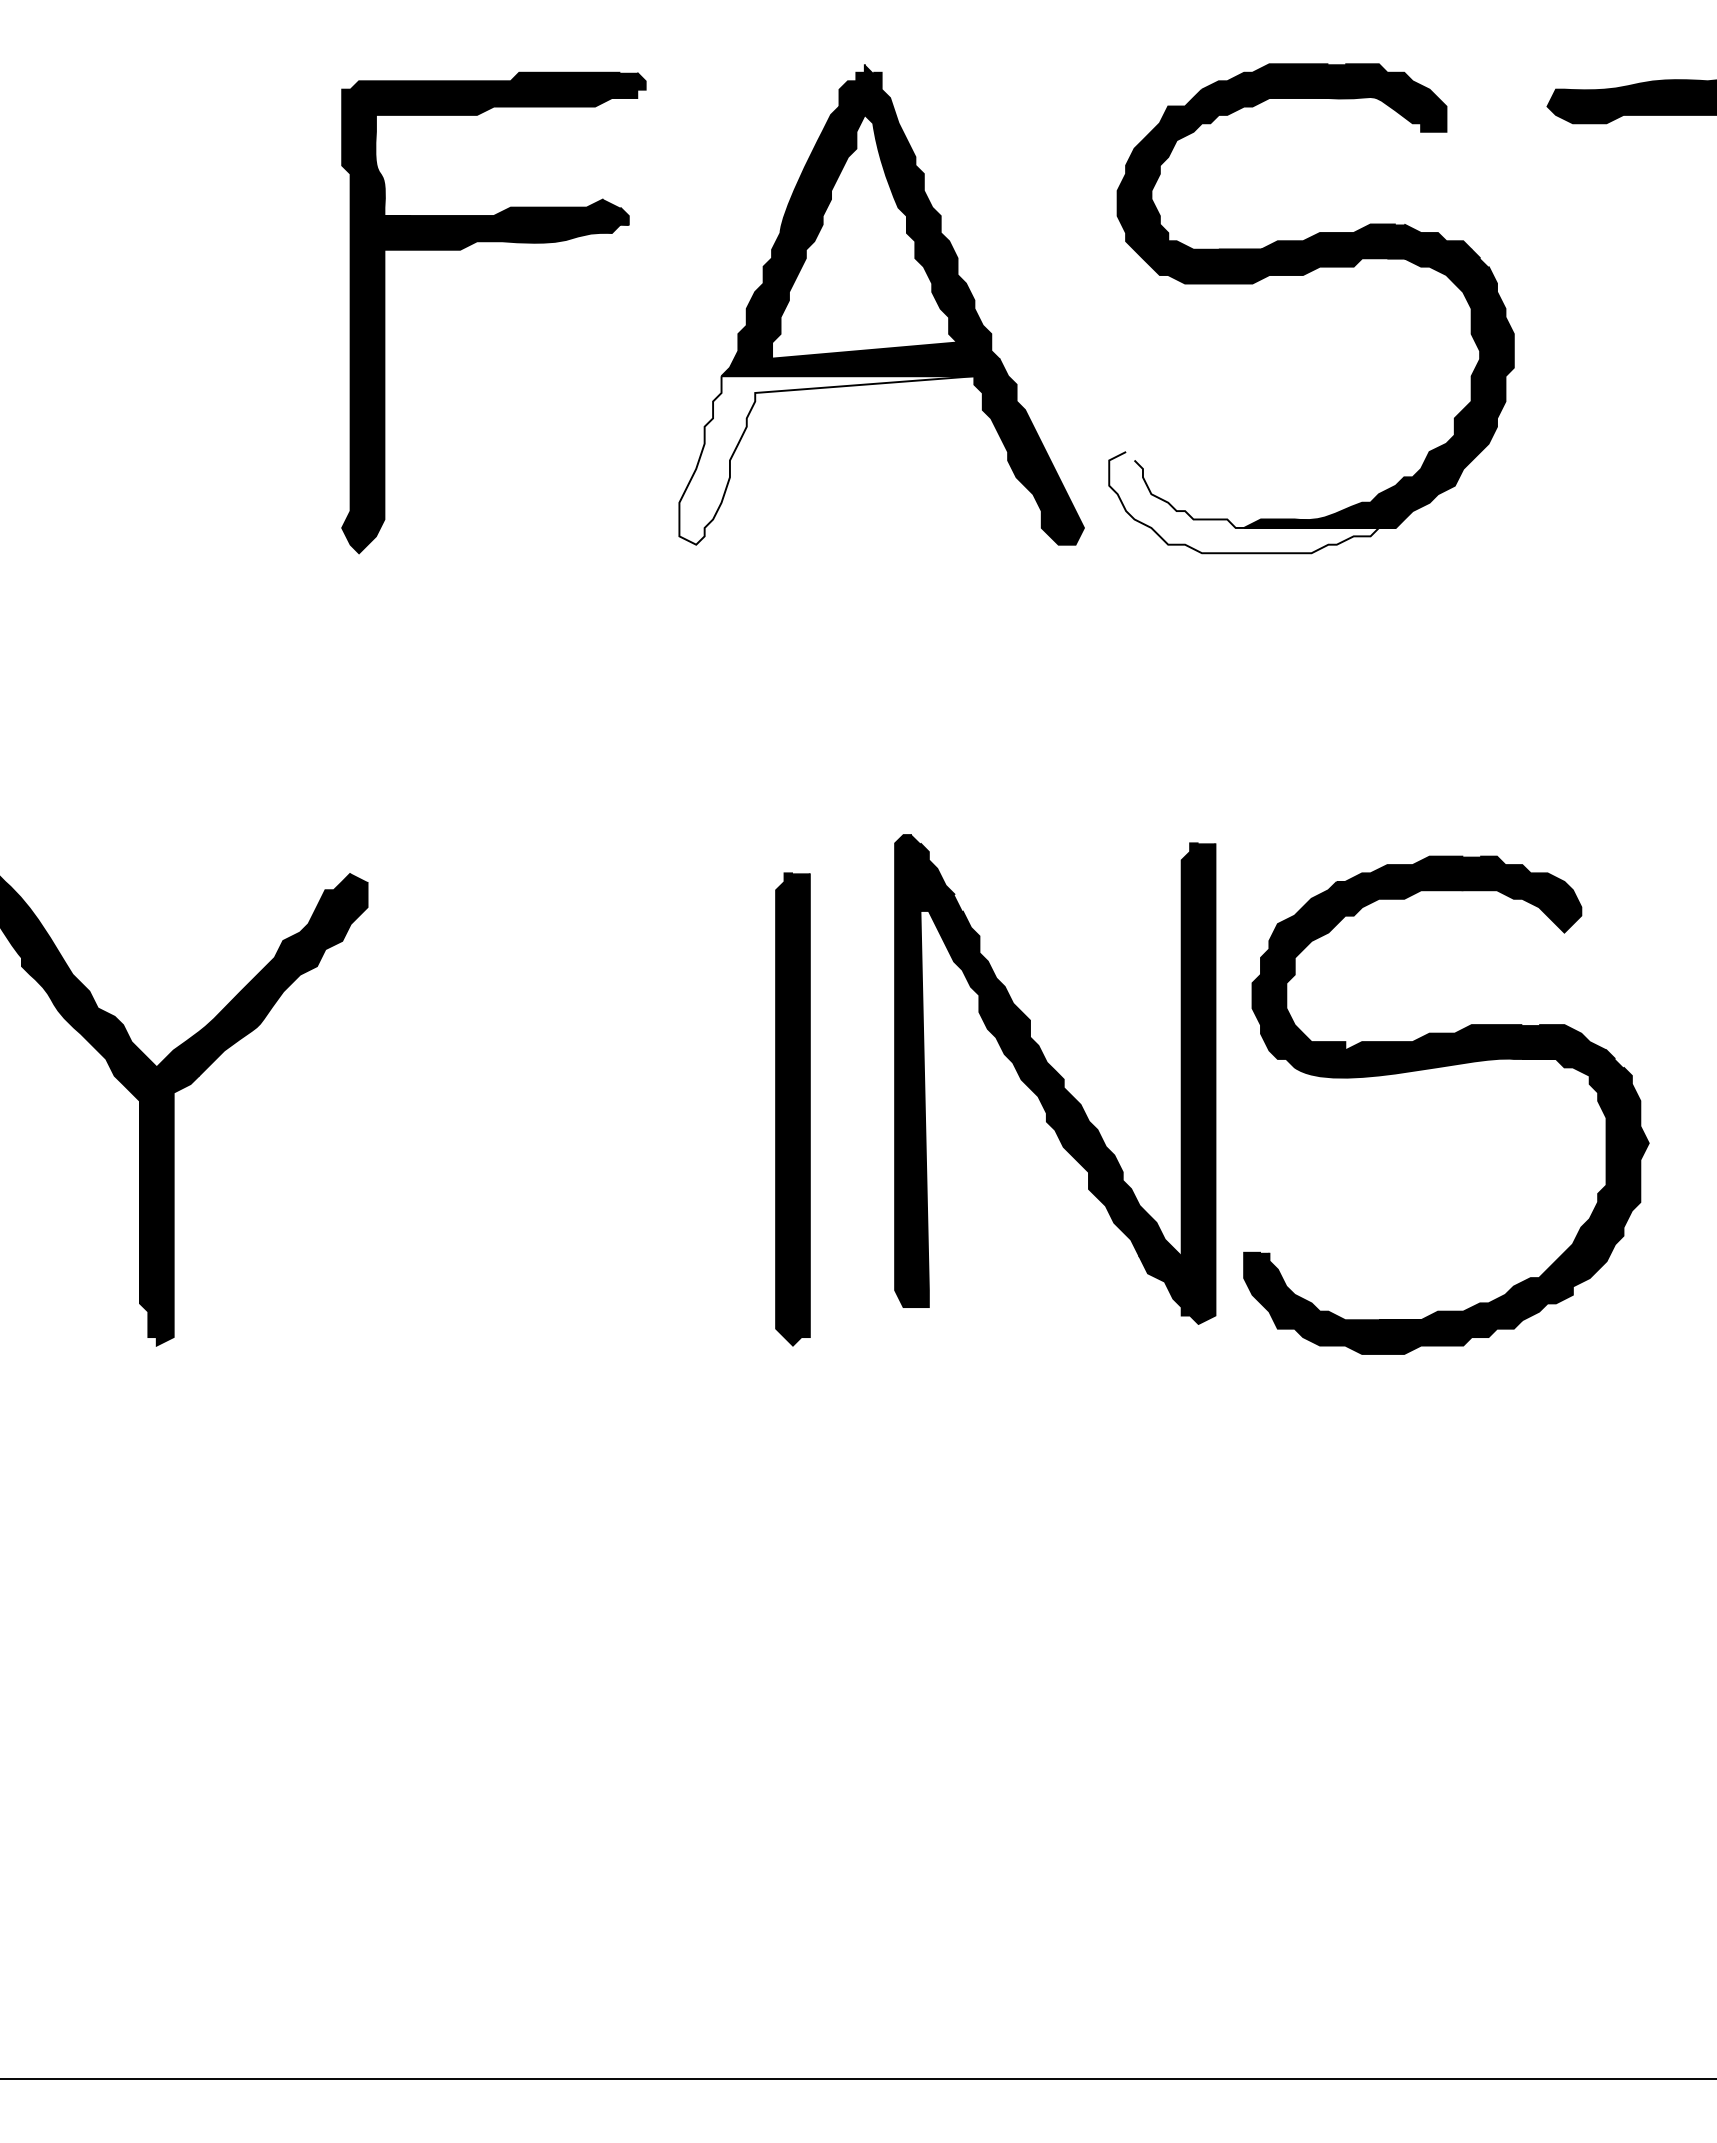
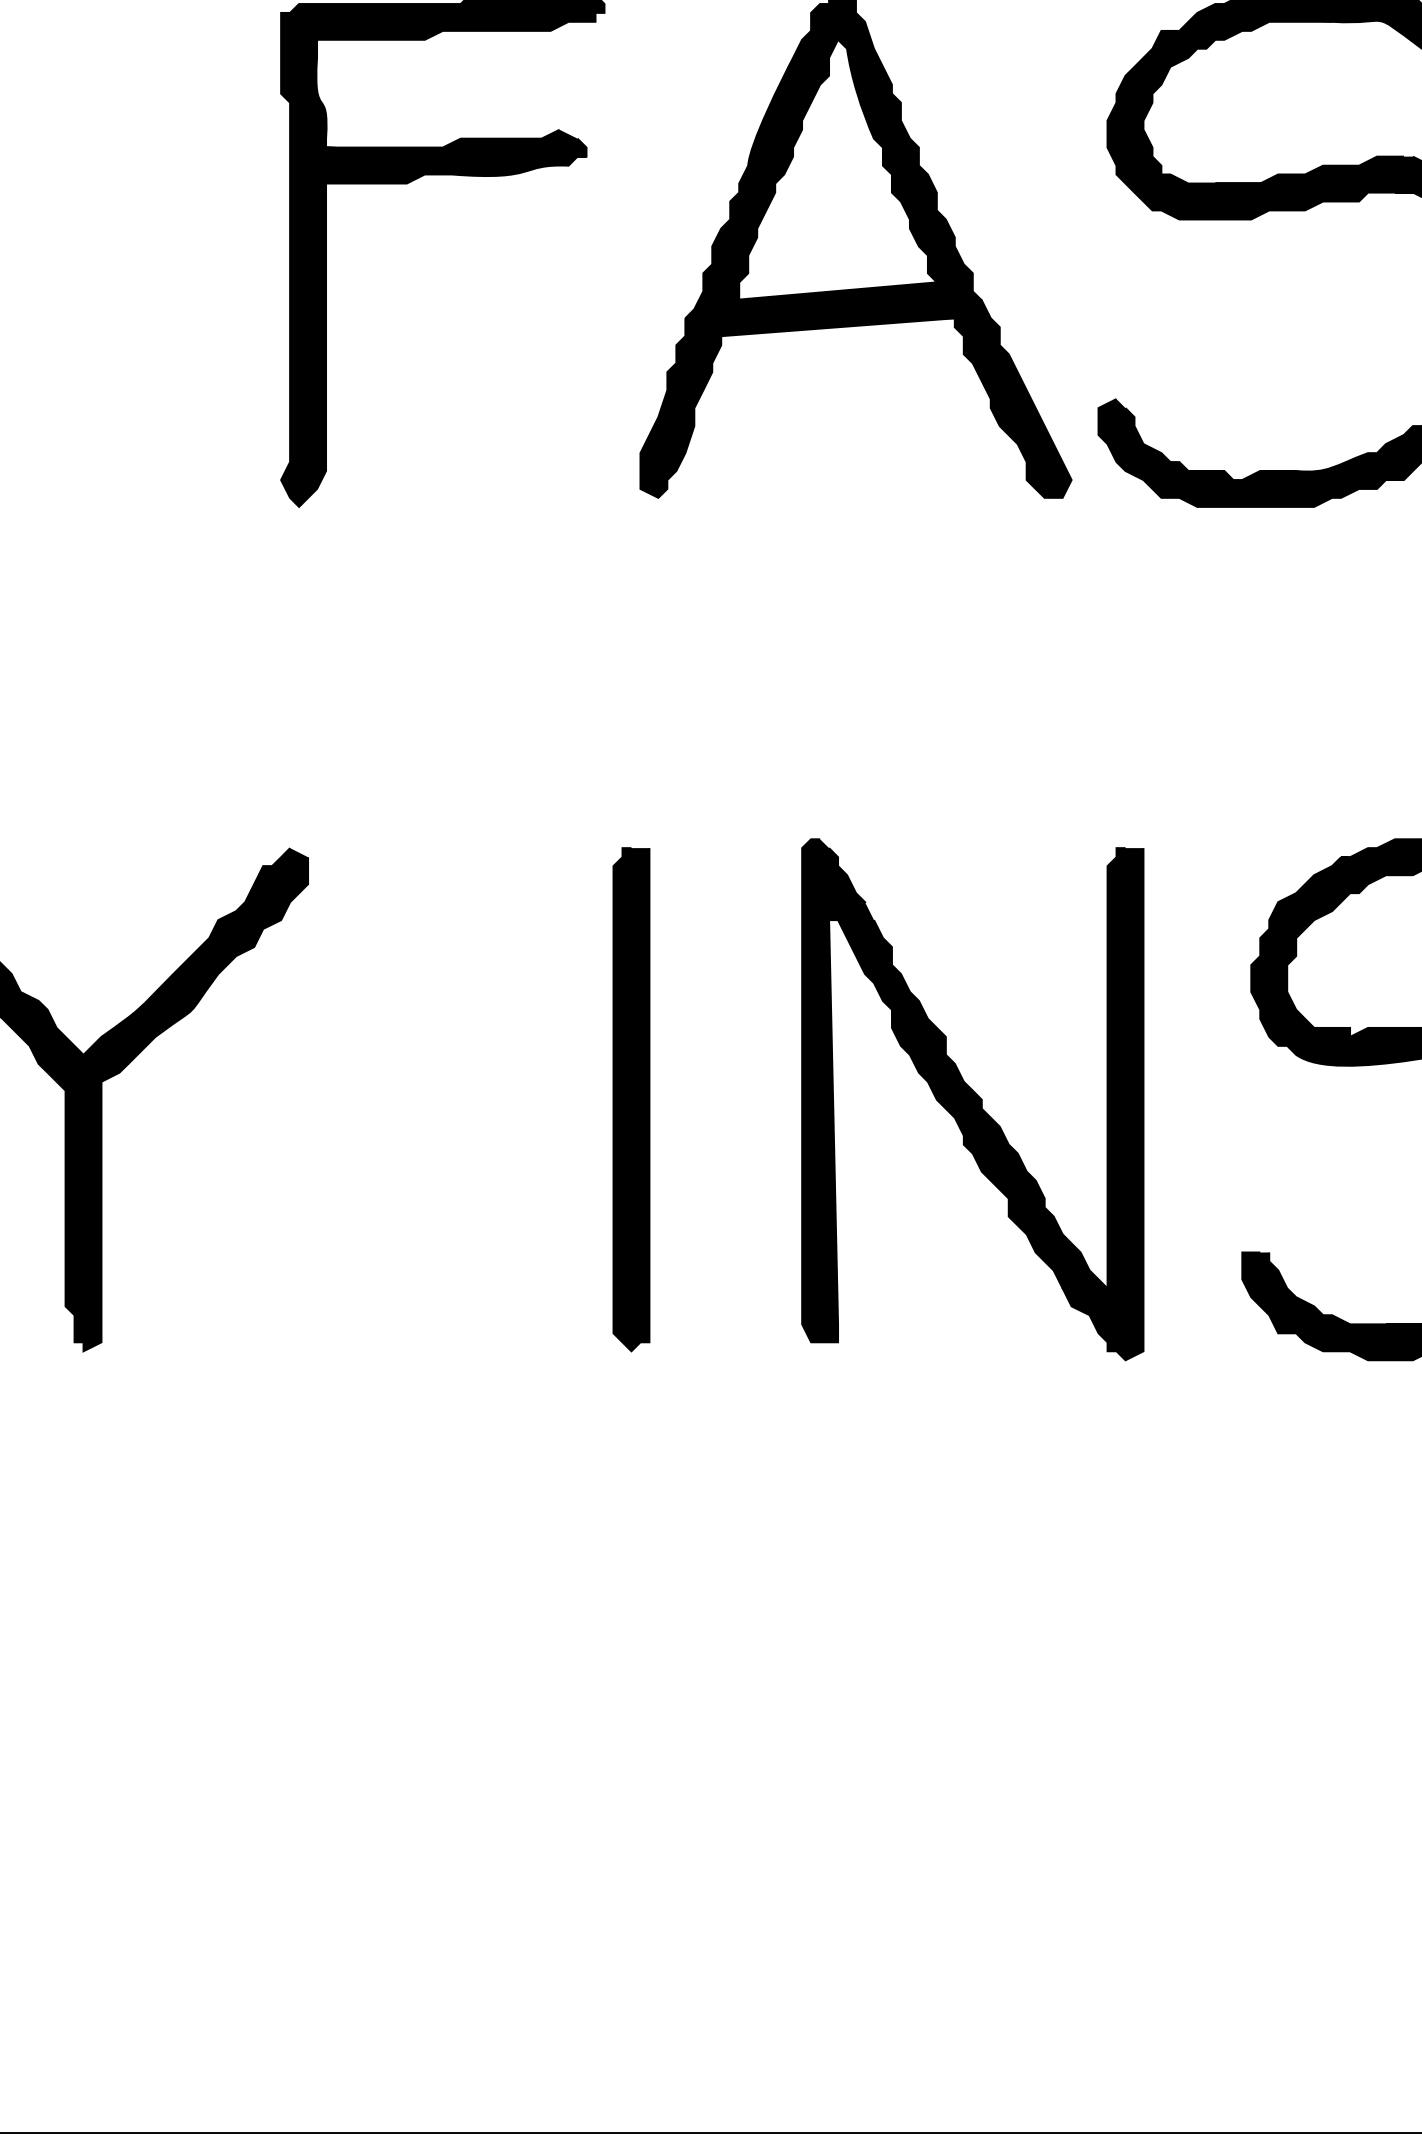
fill: (826, 460) -> (797, 408), added
fill: (1252, 502) -> (1251, 452), added
part: (1055, 1079) -> (973, 1099), moved
part: (792, 1109) -> (630, 1099), moved

